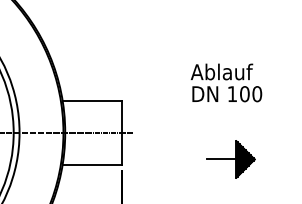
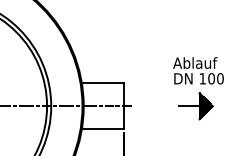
part: (230, 159) -> (195, 106), moved

